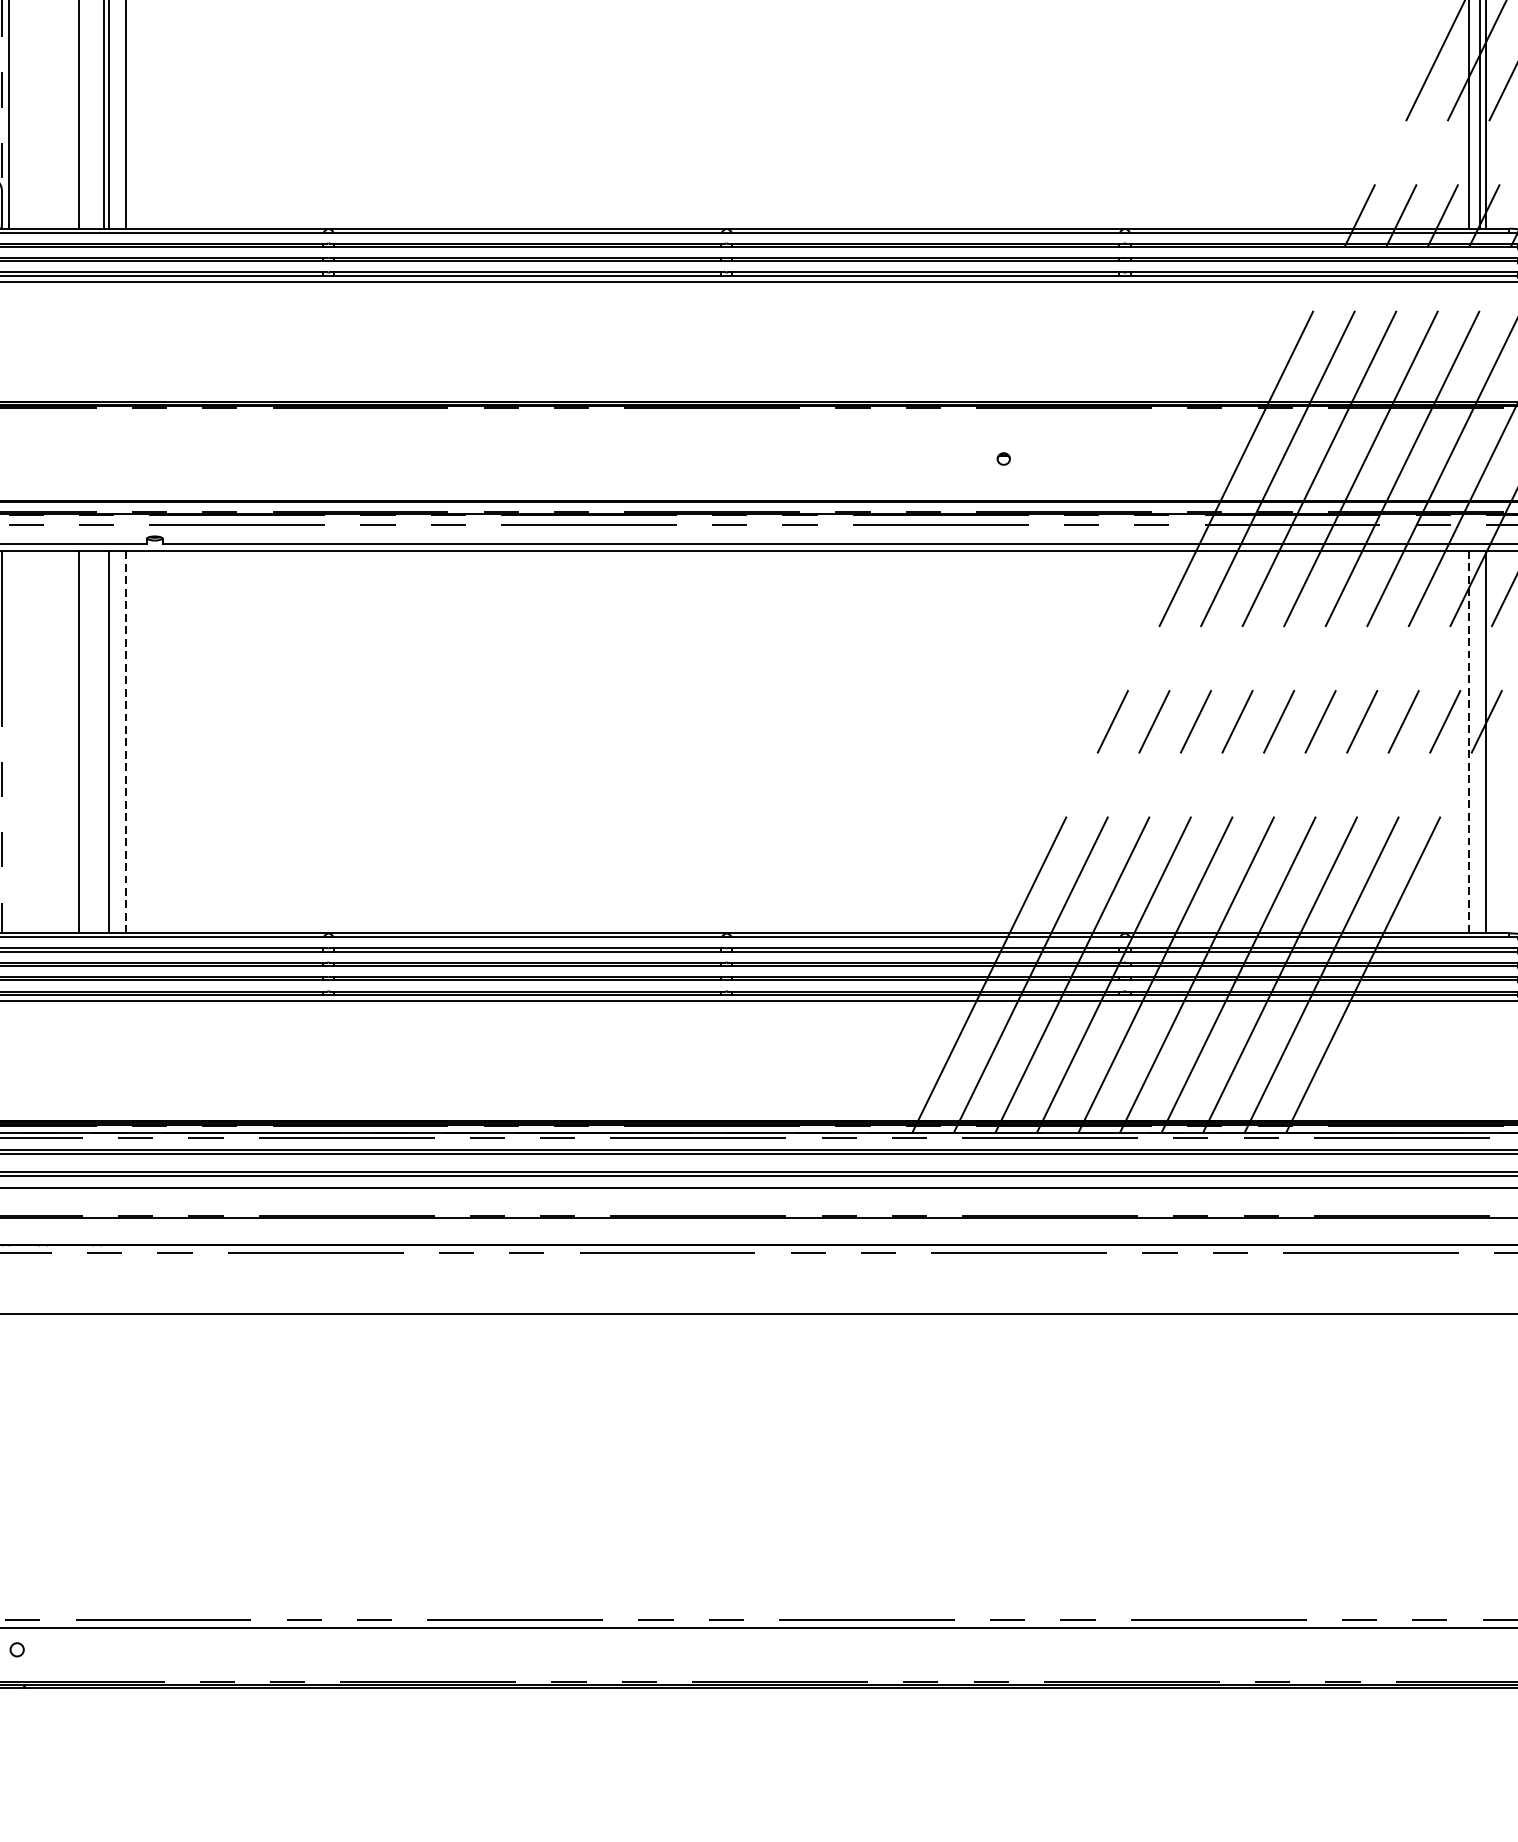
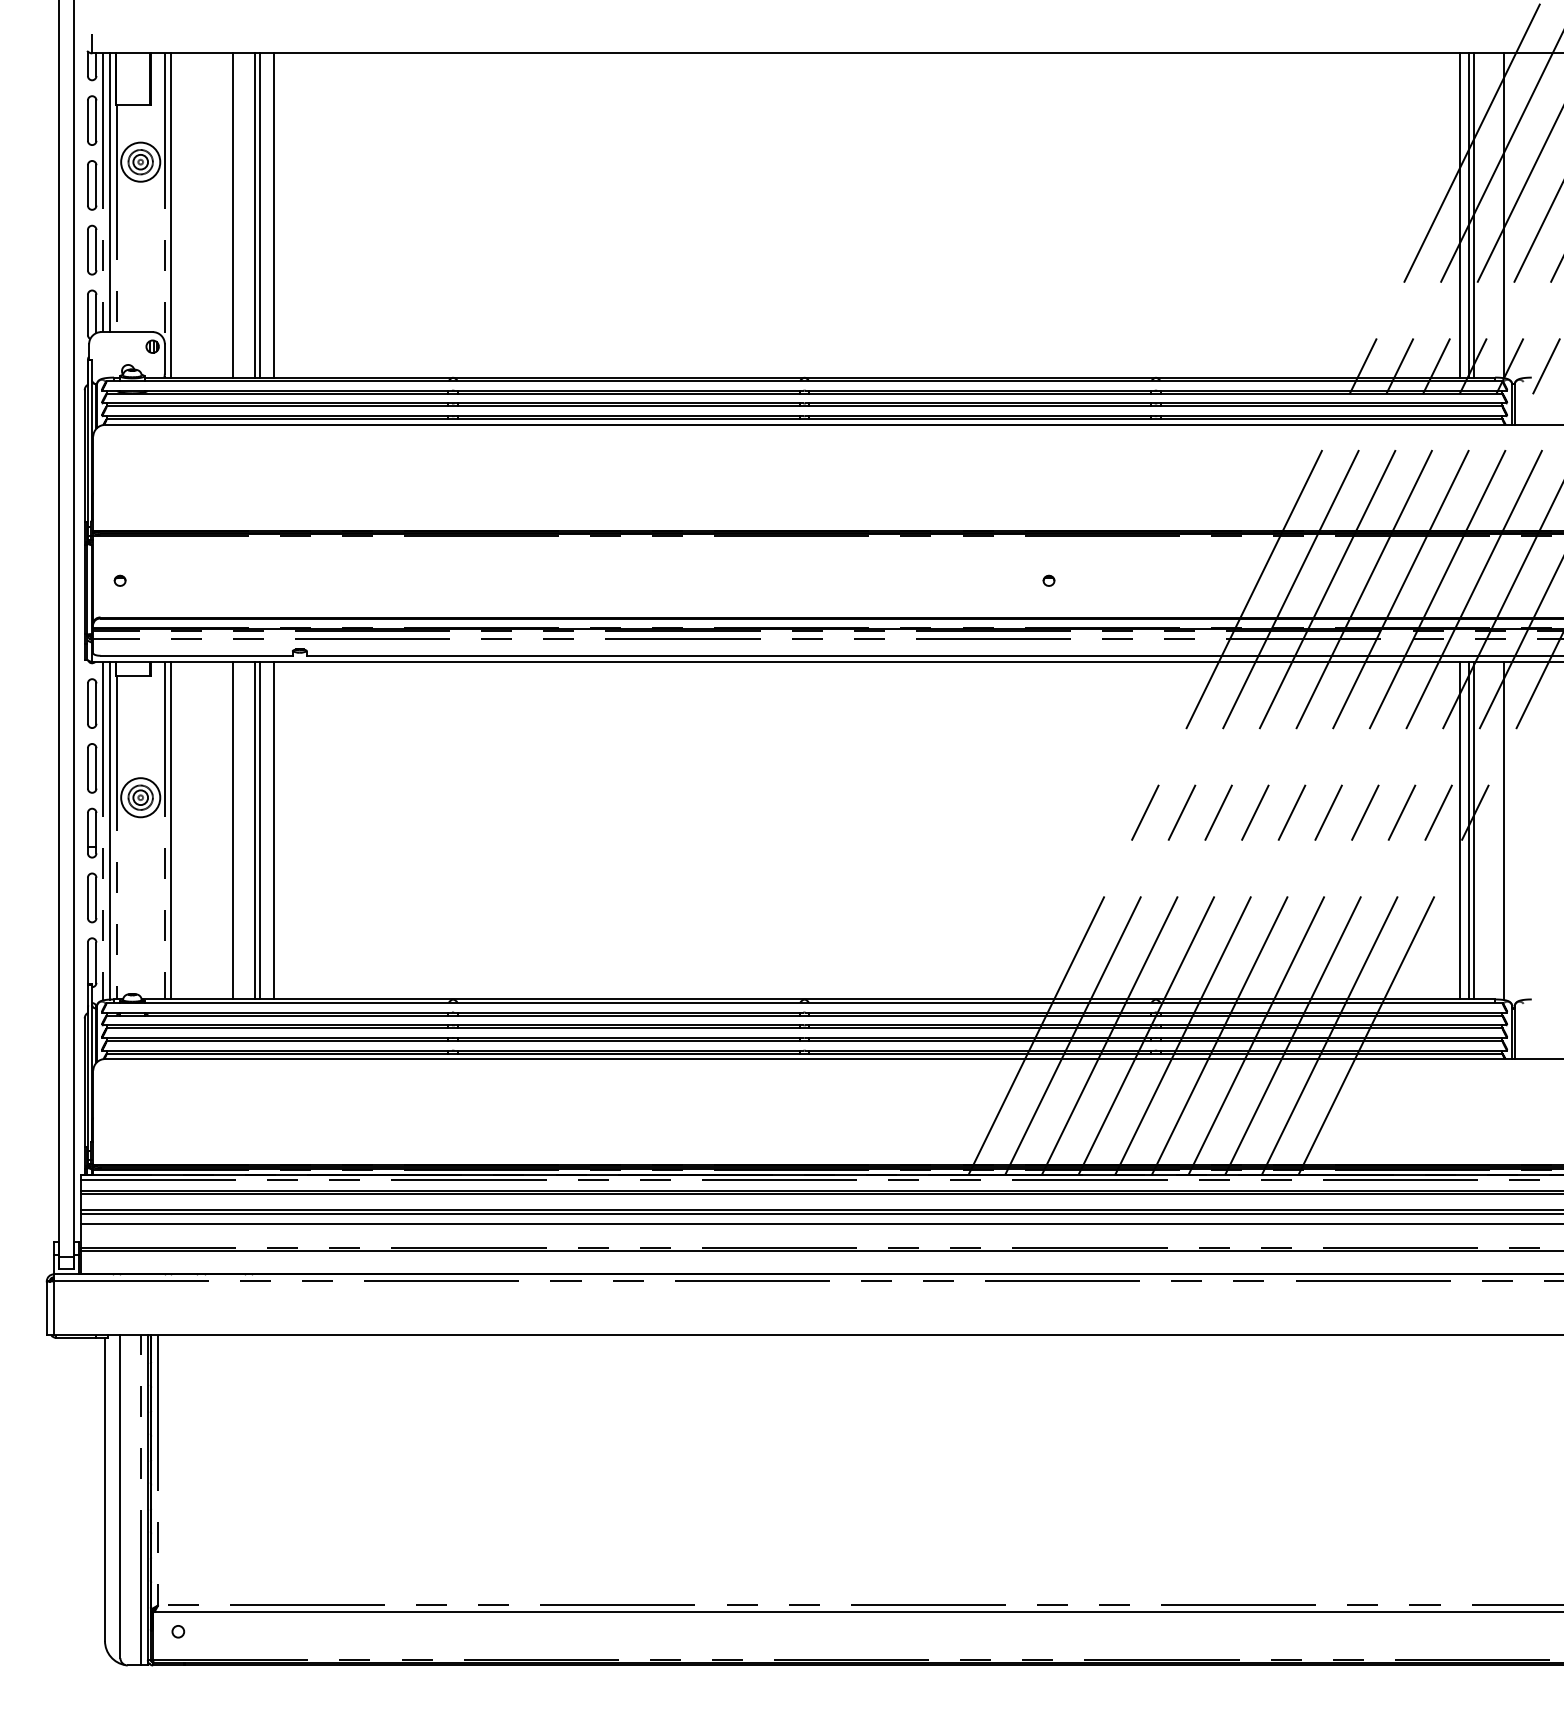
line: (9, 741) -> (171, 830), added
line: (103, 741) -> (254, 830), added
line: (126, 741) -> (274, 830), dashed -> solid
line: (1468, 741) -> (1459, 830), dashed -> solid
line: (1480, 741) -> (1469, 830), added

